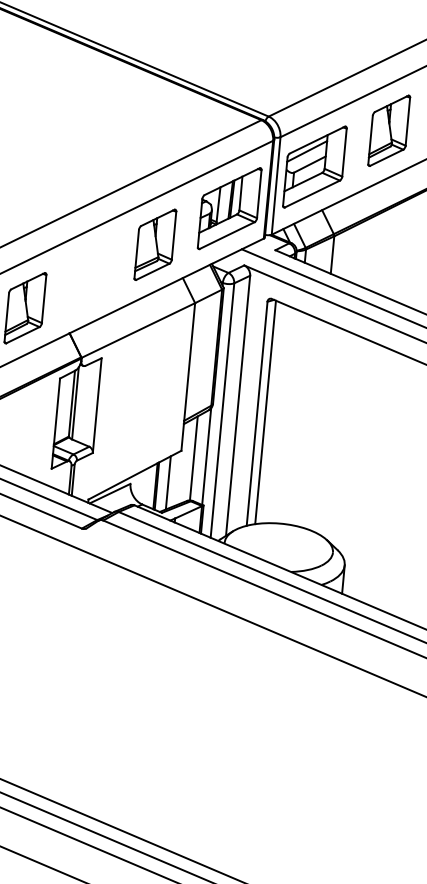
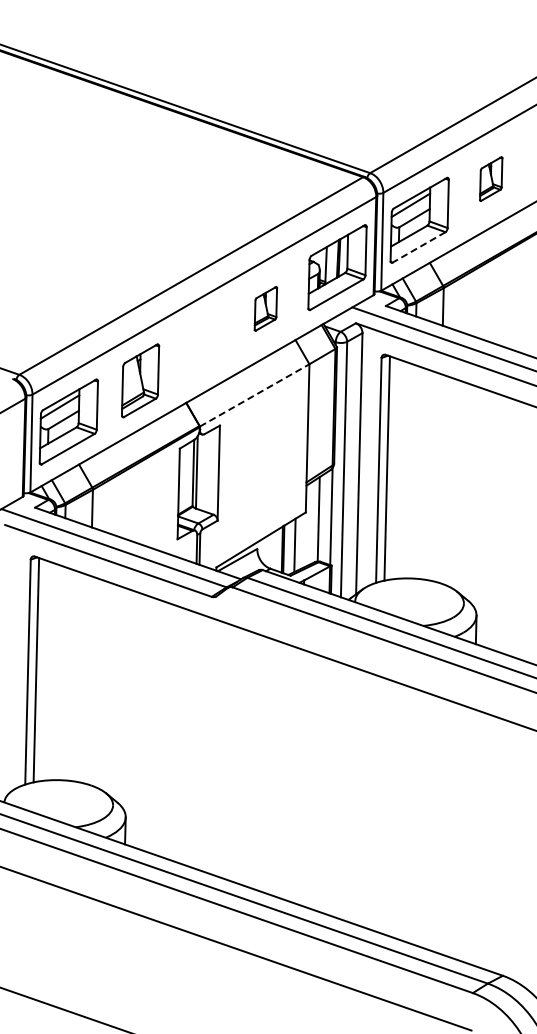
part: (388, 130) -> (490, 178), size x0.6
line: (312, 194) -> (419, 247), solid -> dashed
part: (155, 244) -> (265, 308), size x0.6
line: (139, 330) -> (255, 395), solid -> dashed

